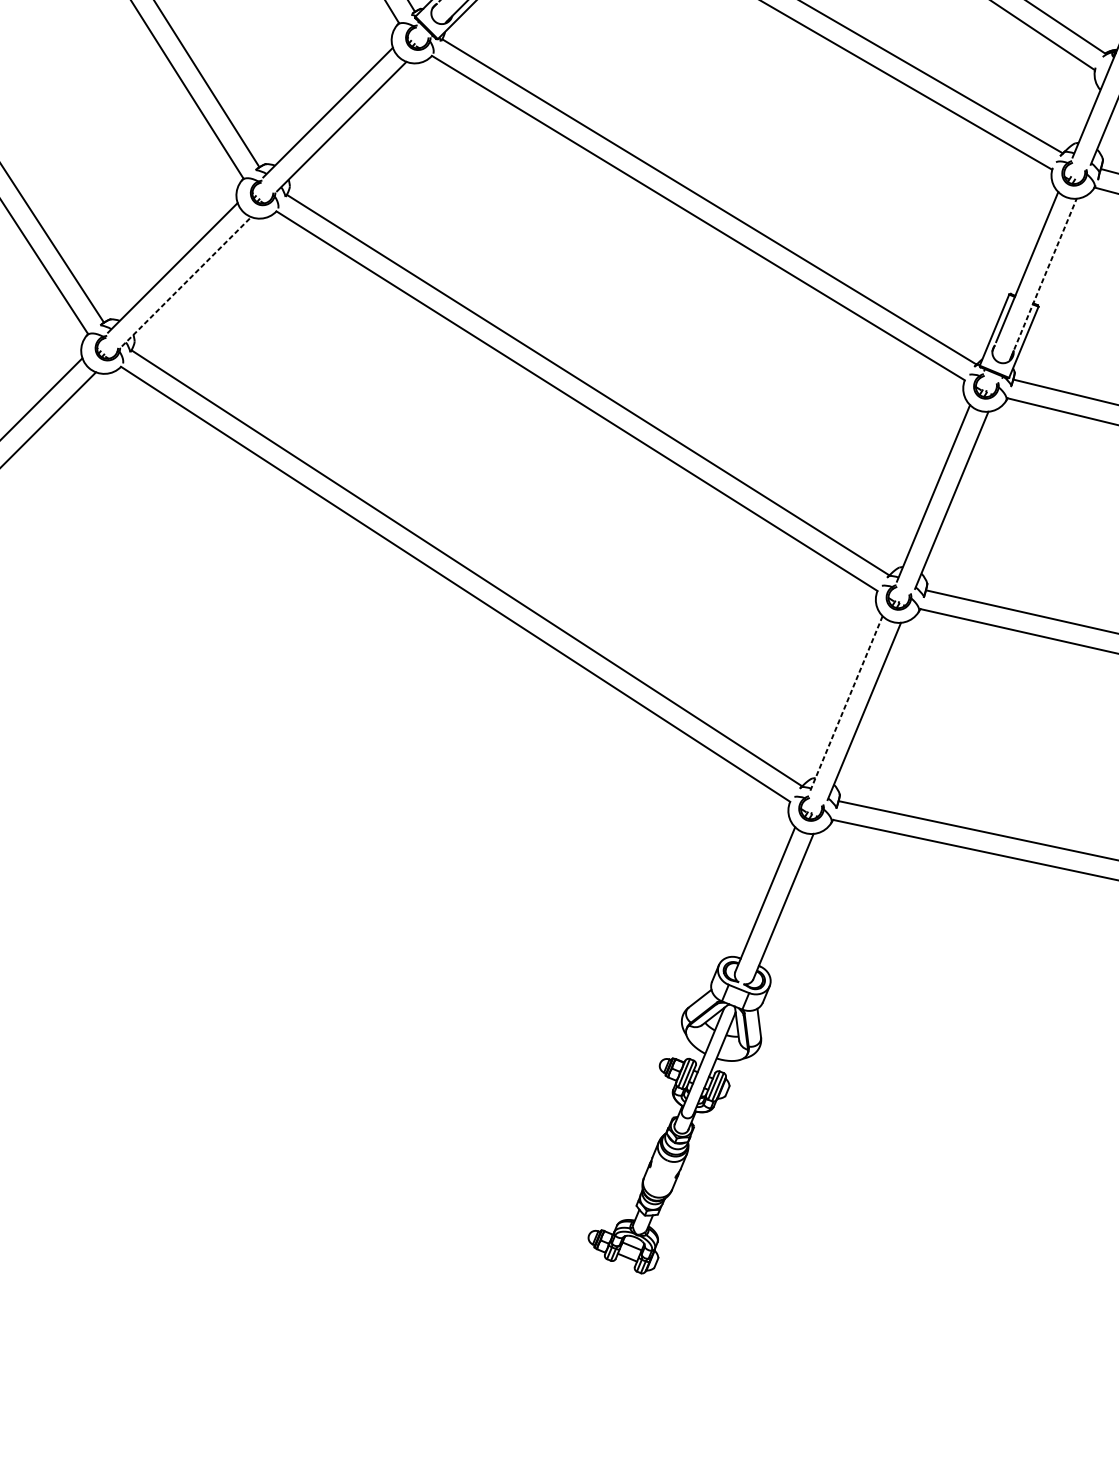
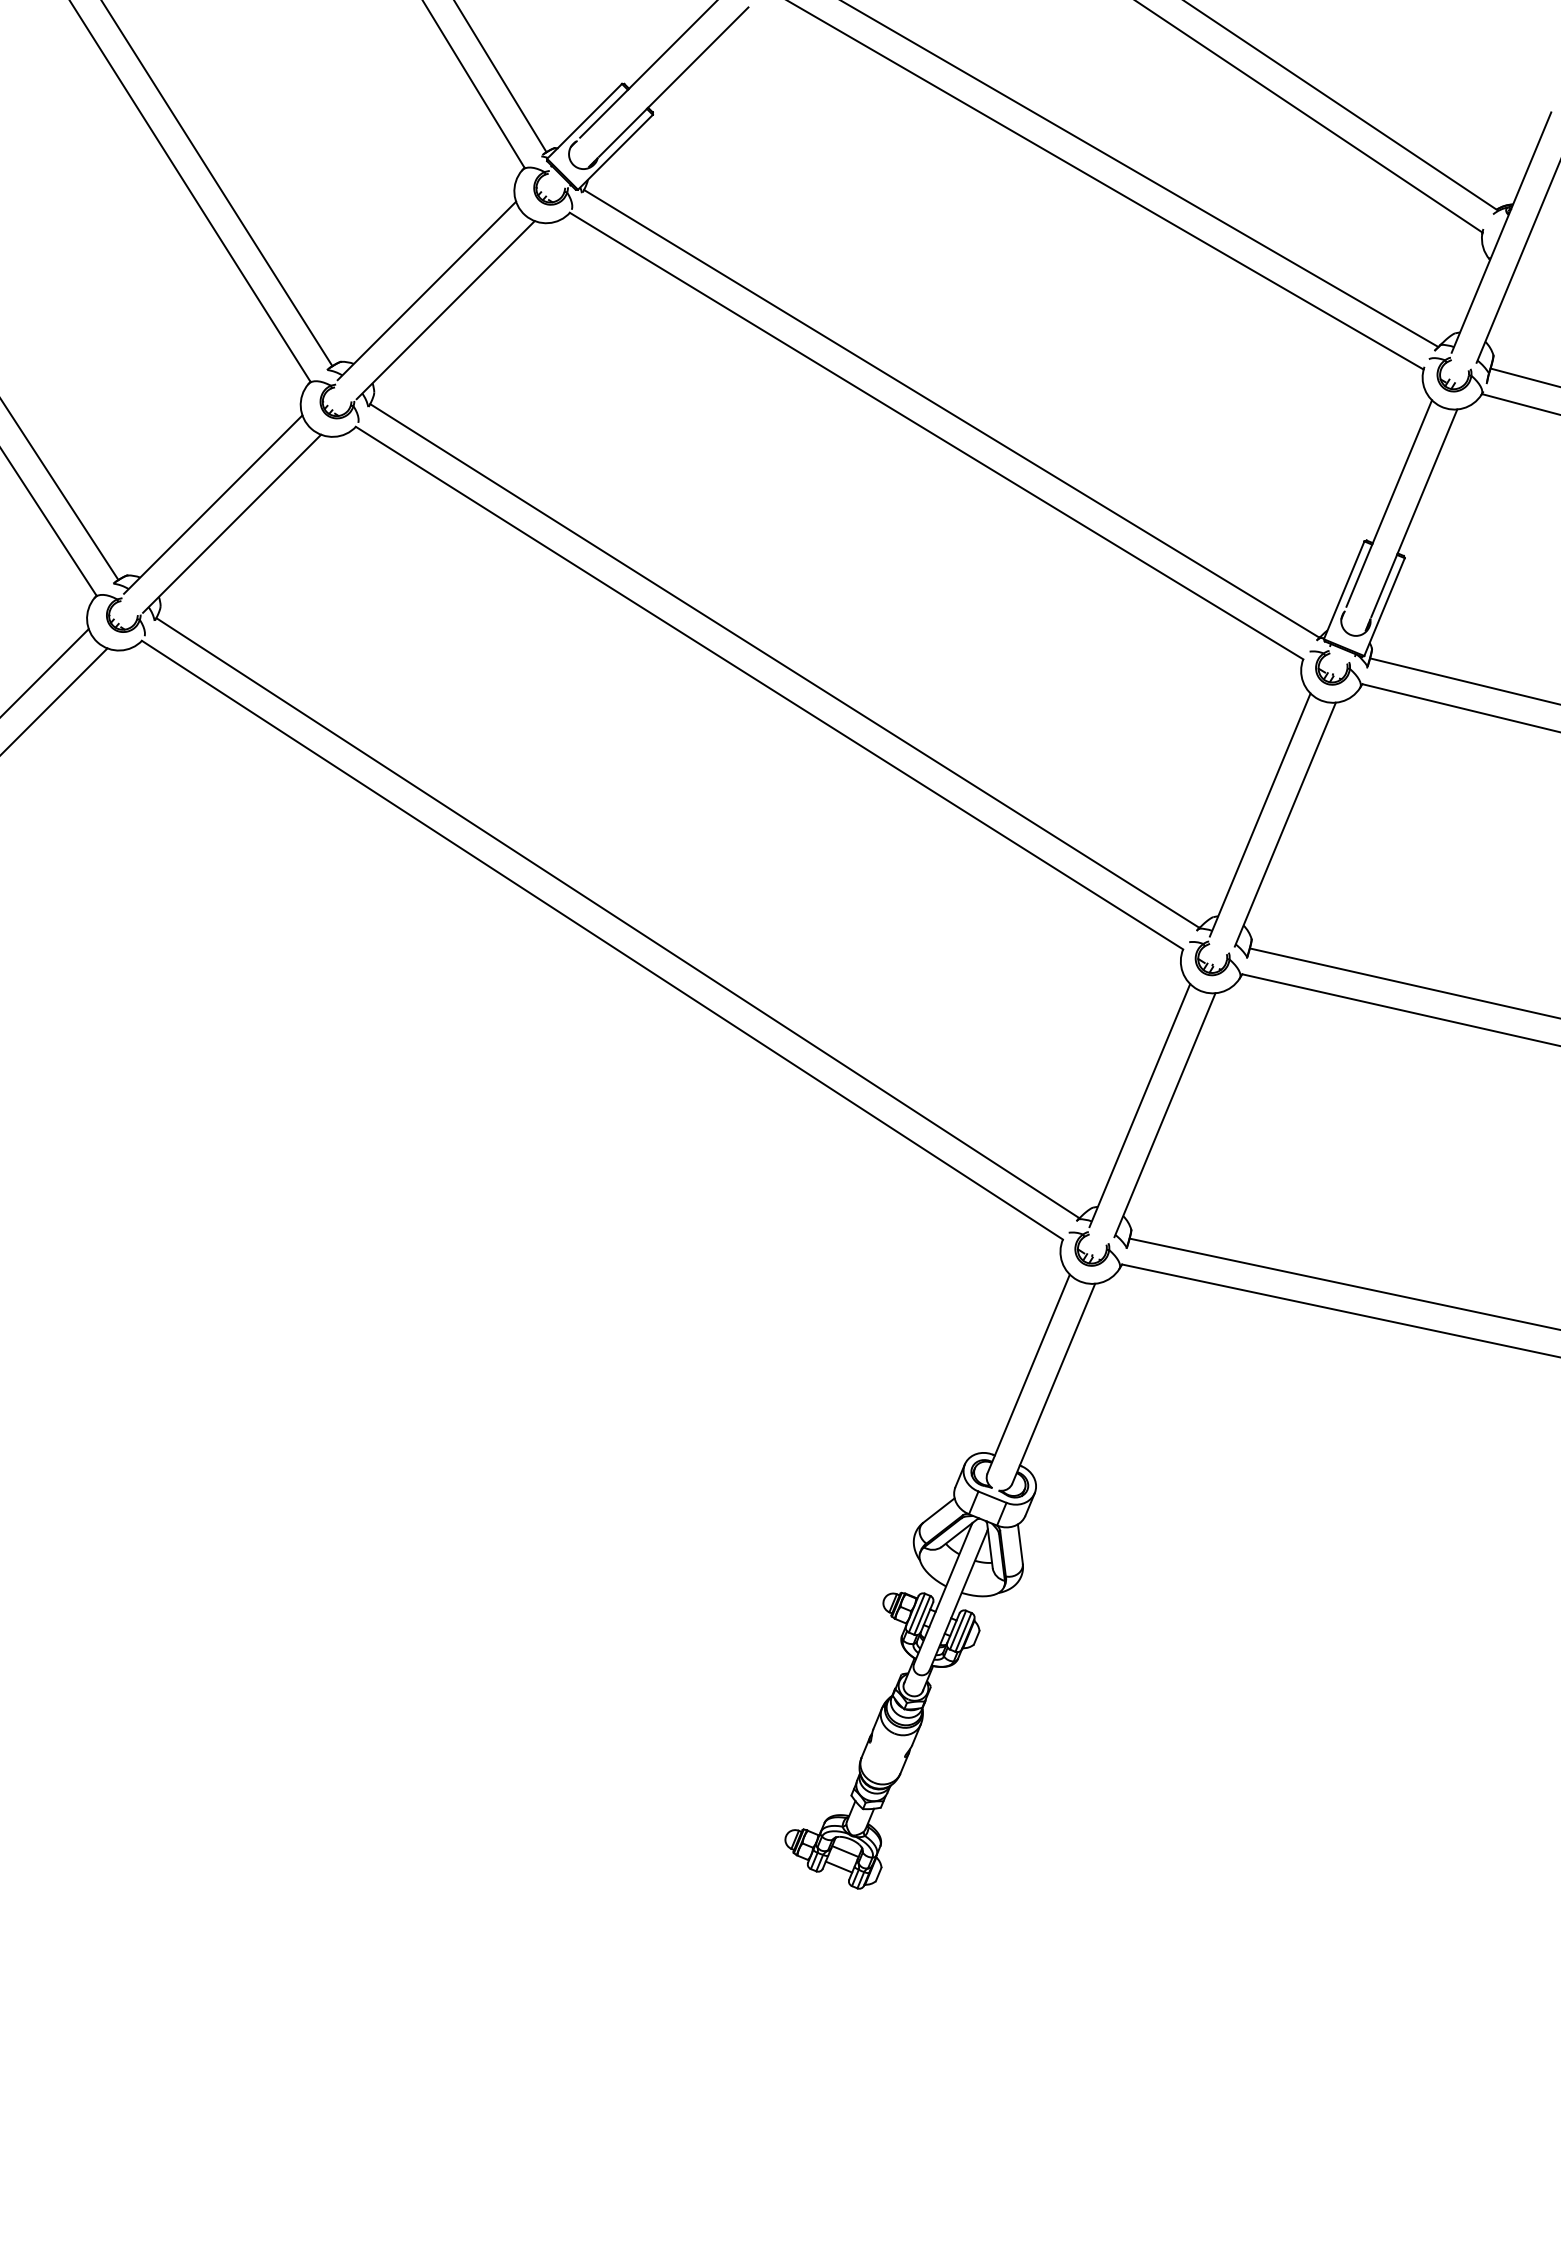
line: (1045, 273) -> (1414, 512), dashed -> solid
line: (186, 281) -> (232, 523), dashed -> solid
line: (845, 704) -> (1139, 1105), dashed -> solid

